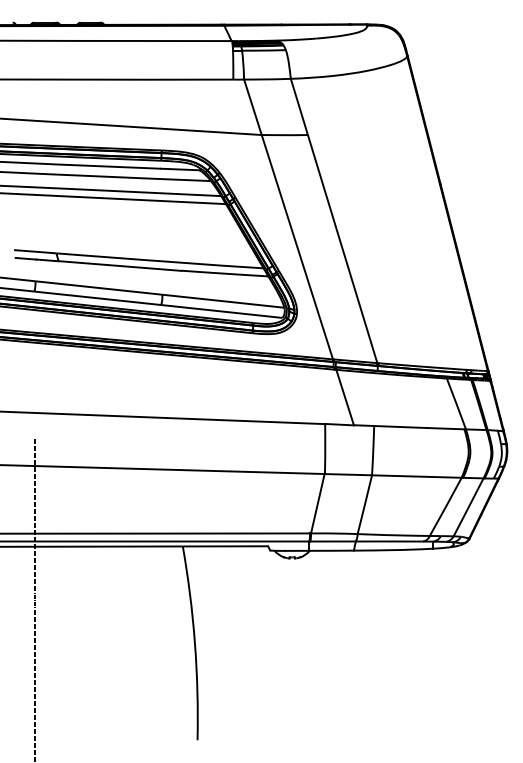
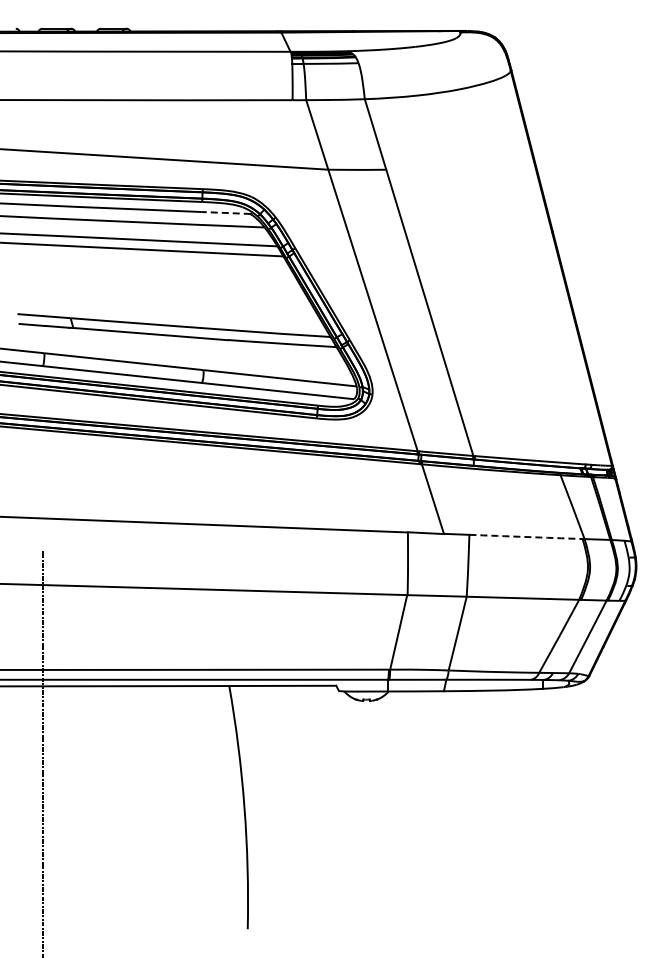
line: (179, 169) -> (225, 212), solid -> dashed
arc: (419, 428) -> (526, 537), solid -> dashed

